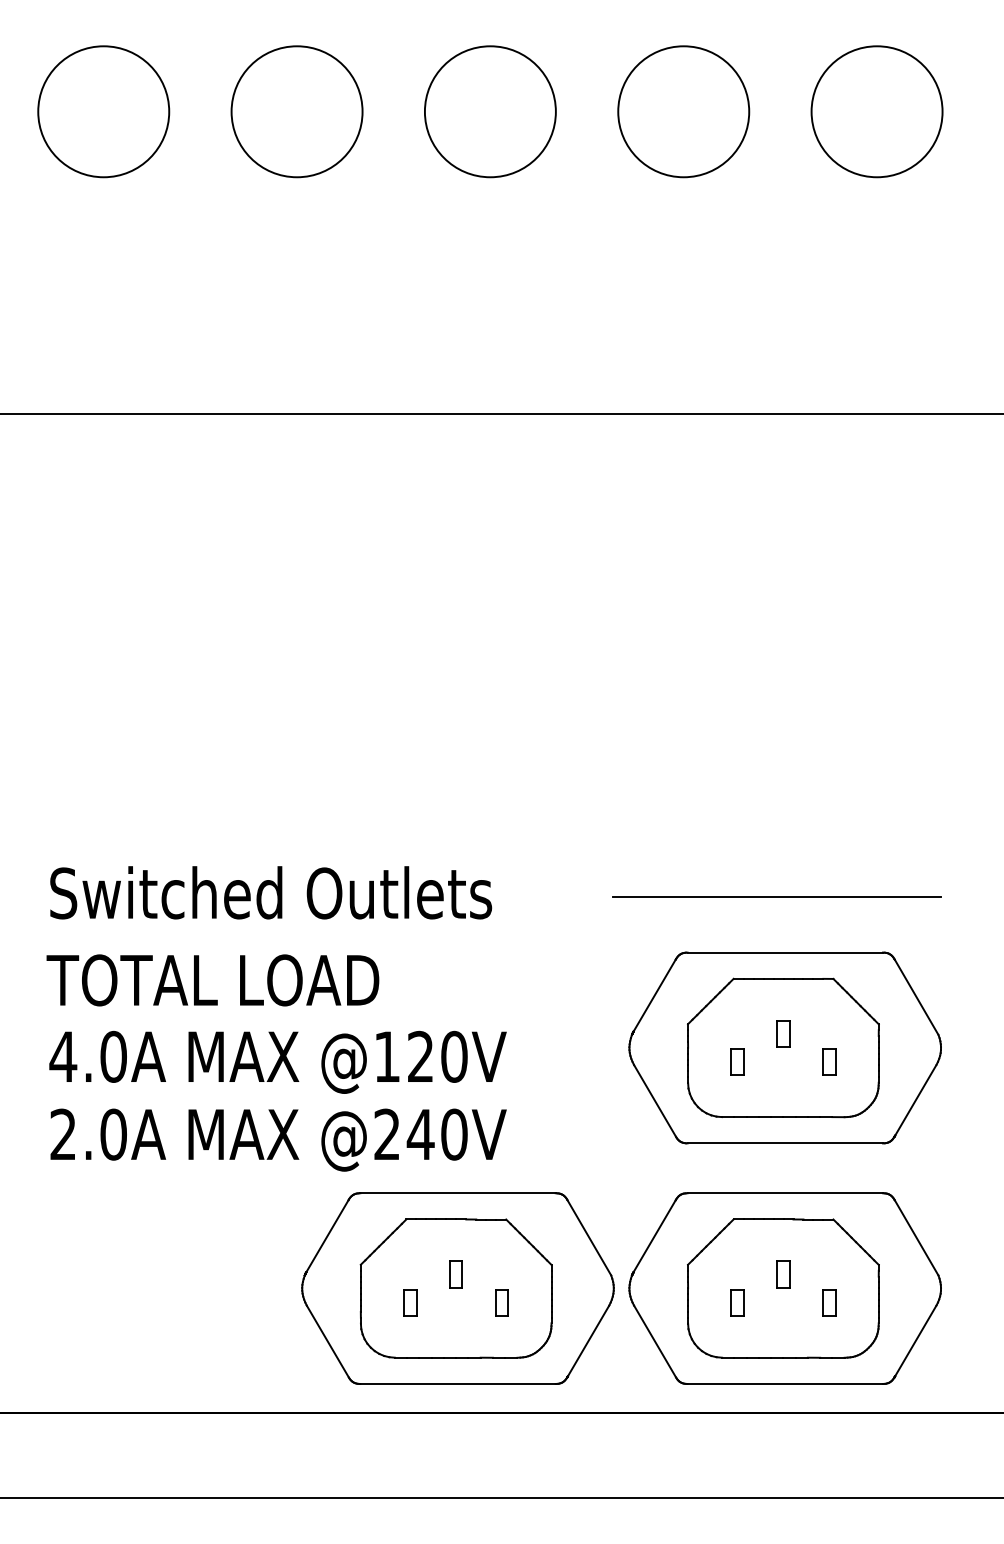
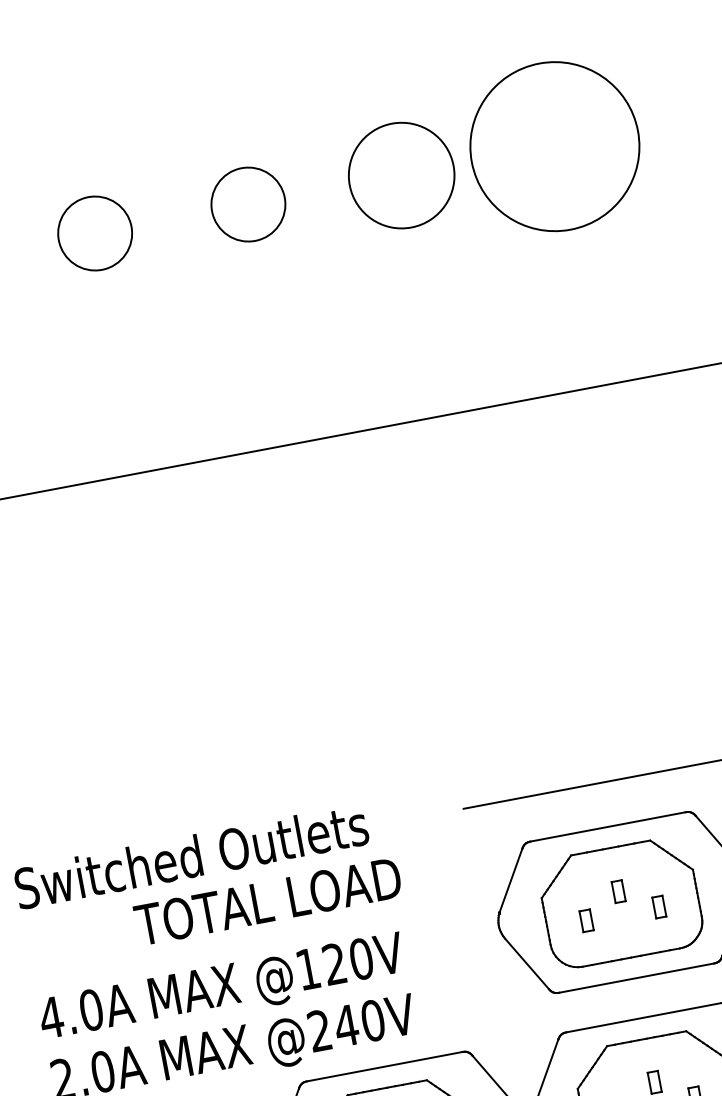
circle: (296, 111) -> (94, 233), size x0.7
circle: (489, 111) -> (247, 204), size x0.7
circle: (876, 111) -> (554, 146), size x1.6
text: (212, 980) -> (267, 901), moved

